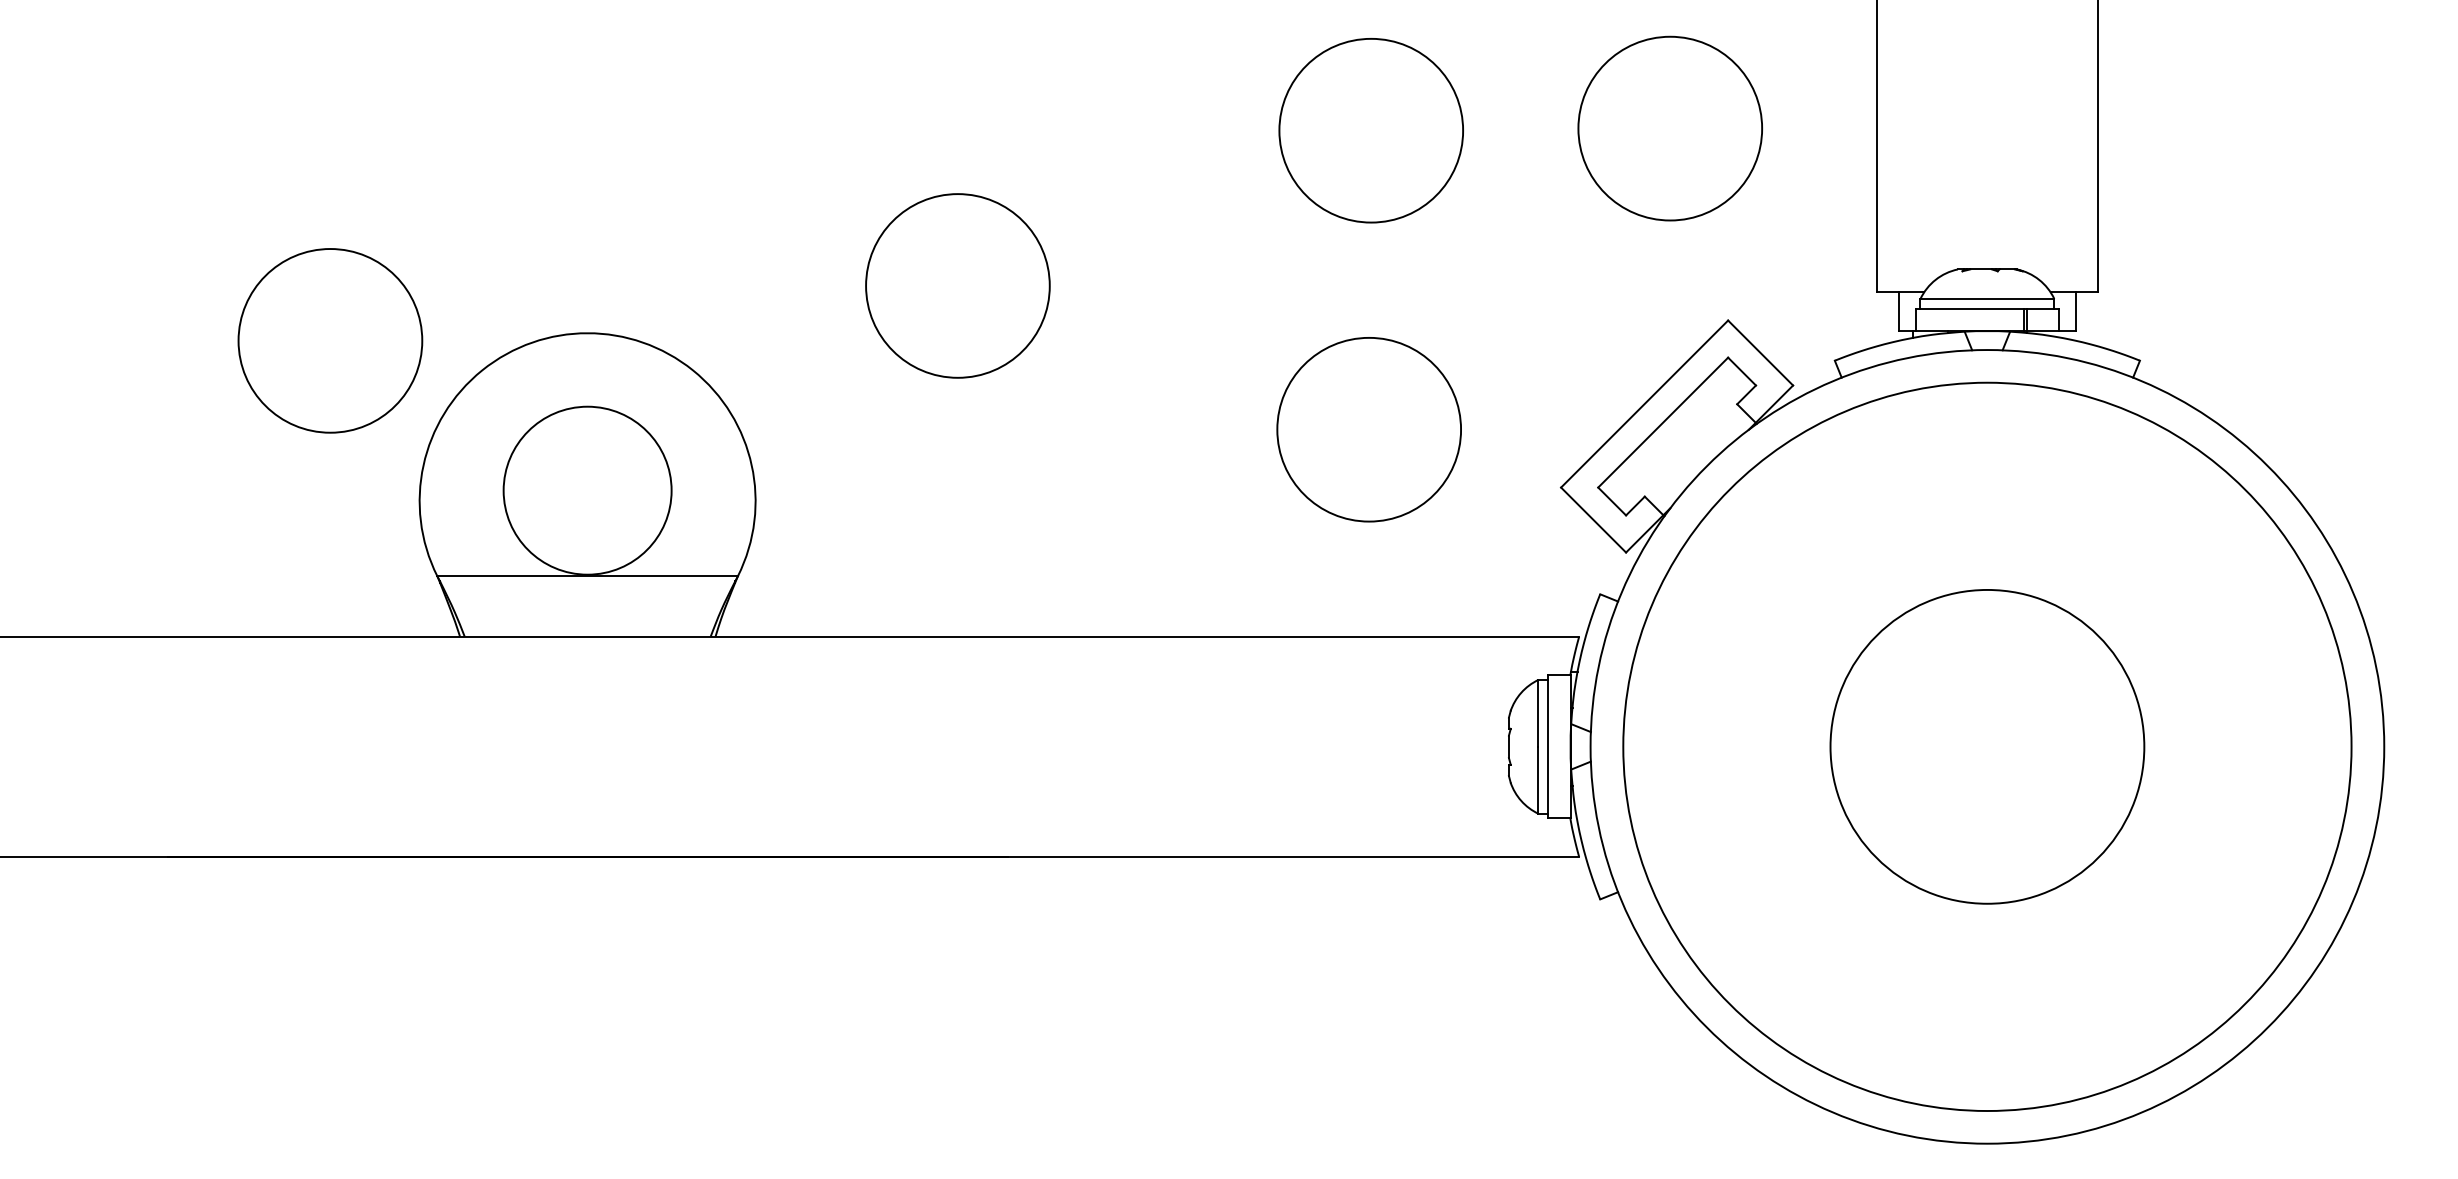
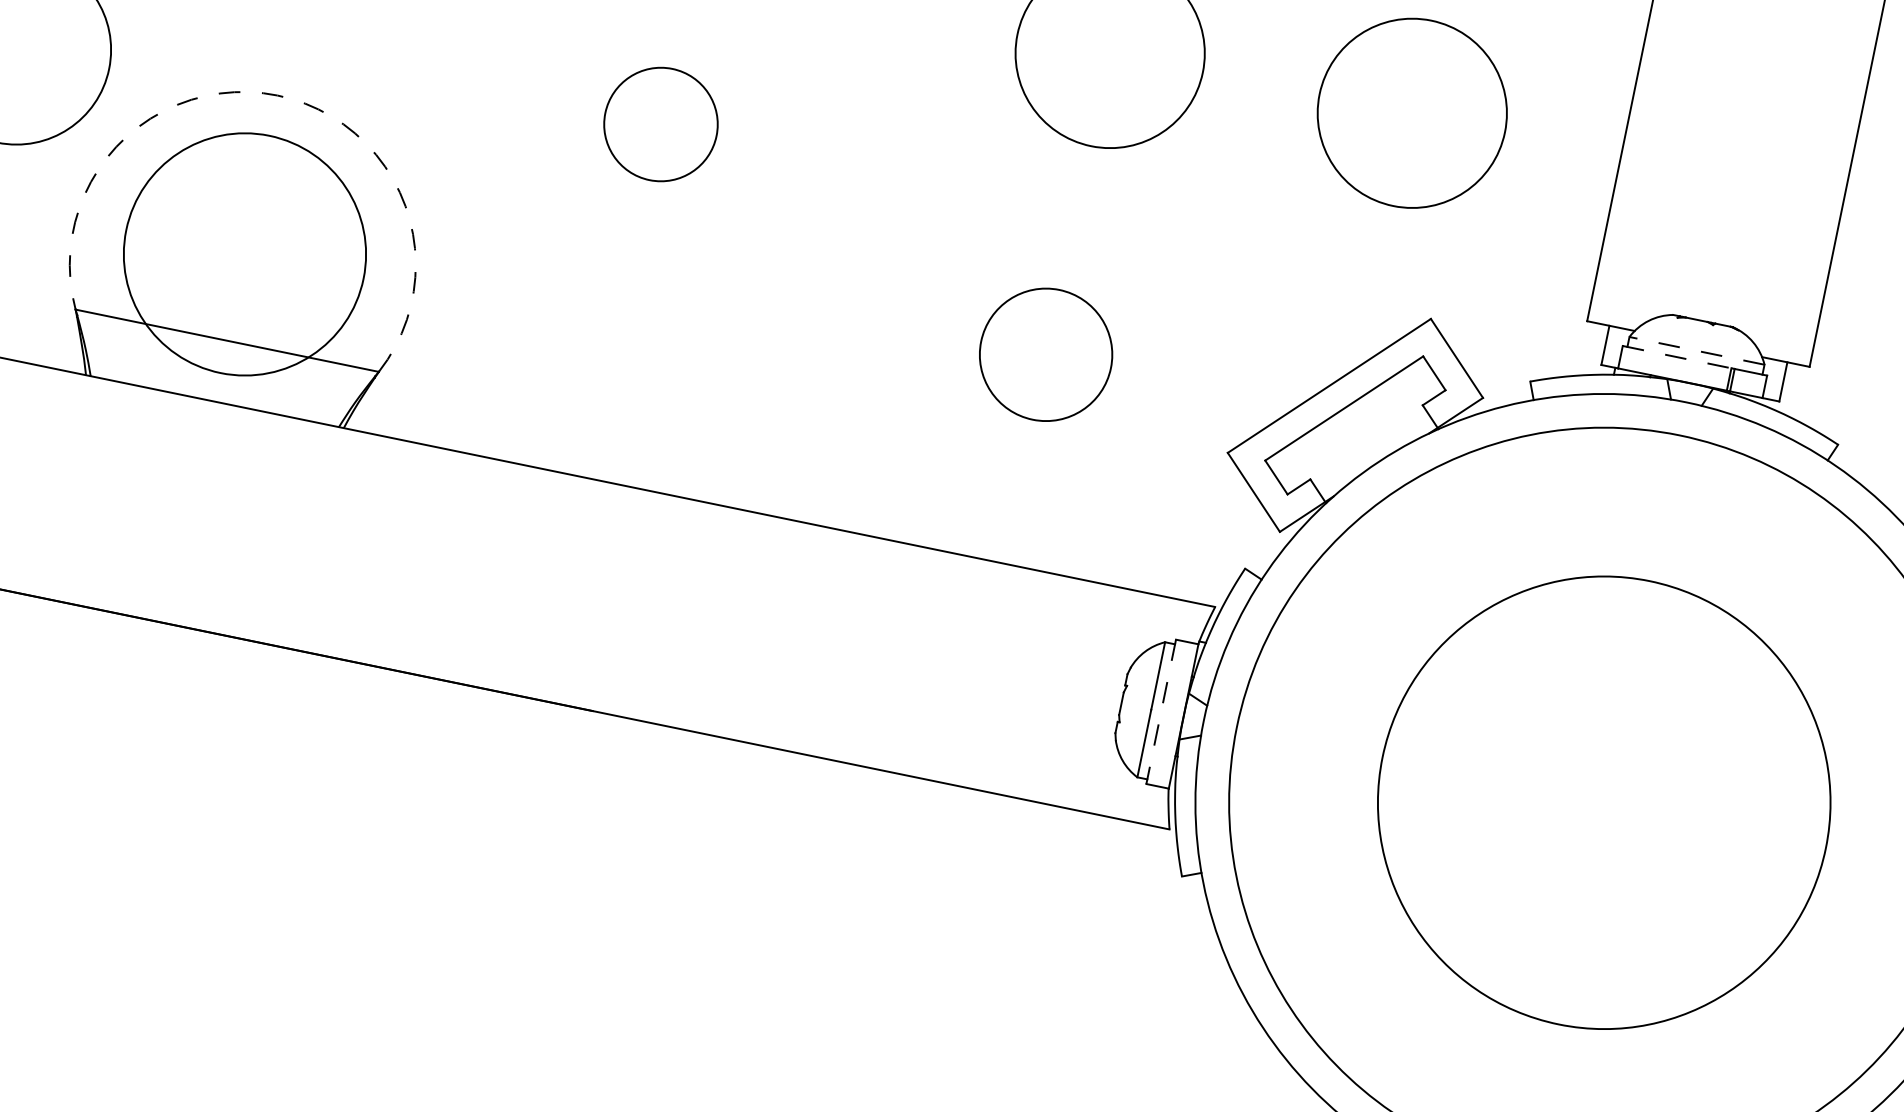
circle: (957, 285) -> (660, 123), size x0.6
line: (1987, 298) -> (1697, 350), solid -> dashed
line: (1969, 308) -> (1676, 356), solid -> dashed
arc: (587, 333) -> (277, 95), solid -> dashed
circle: (1368, 429) -> (1045, 354), size x0.7
circle: (587, 490) -> (244, 254), size x1.4
line: (1548, 746) -> (1161, 711), solid -> dashed
circle: (1987, 746) -> (1604, 802), size x1.4

